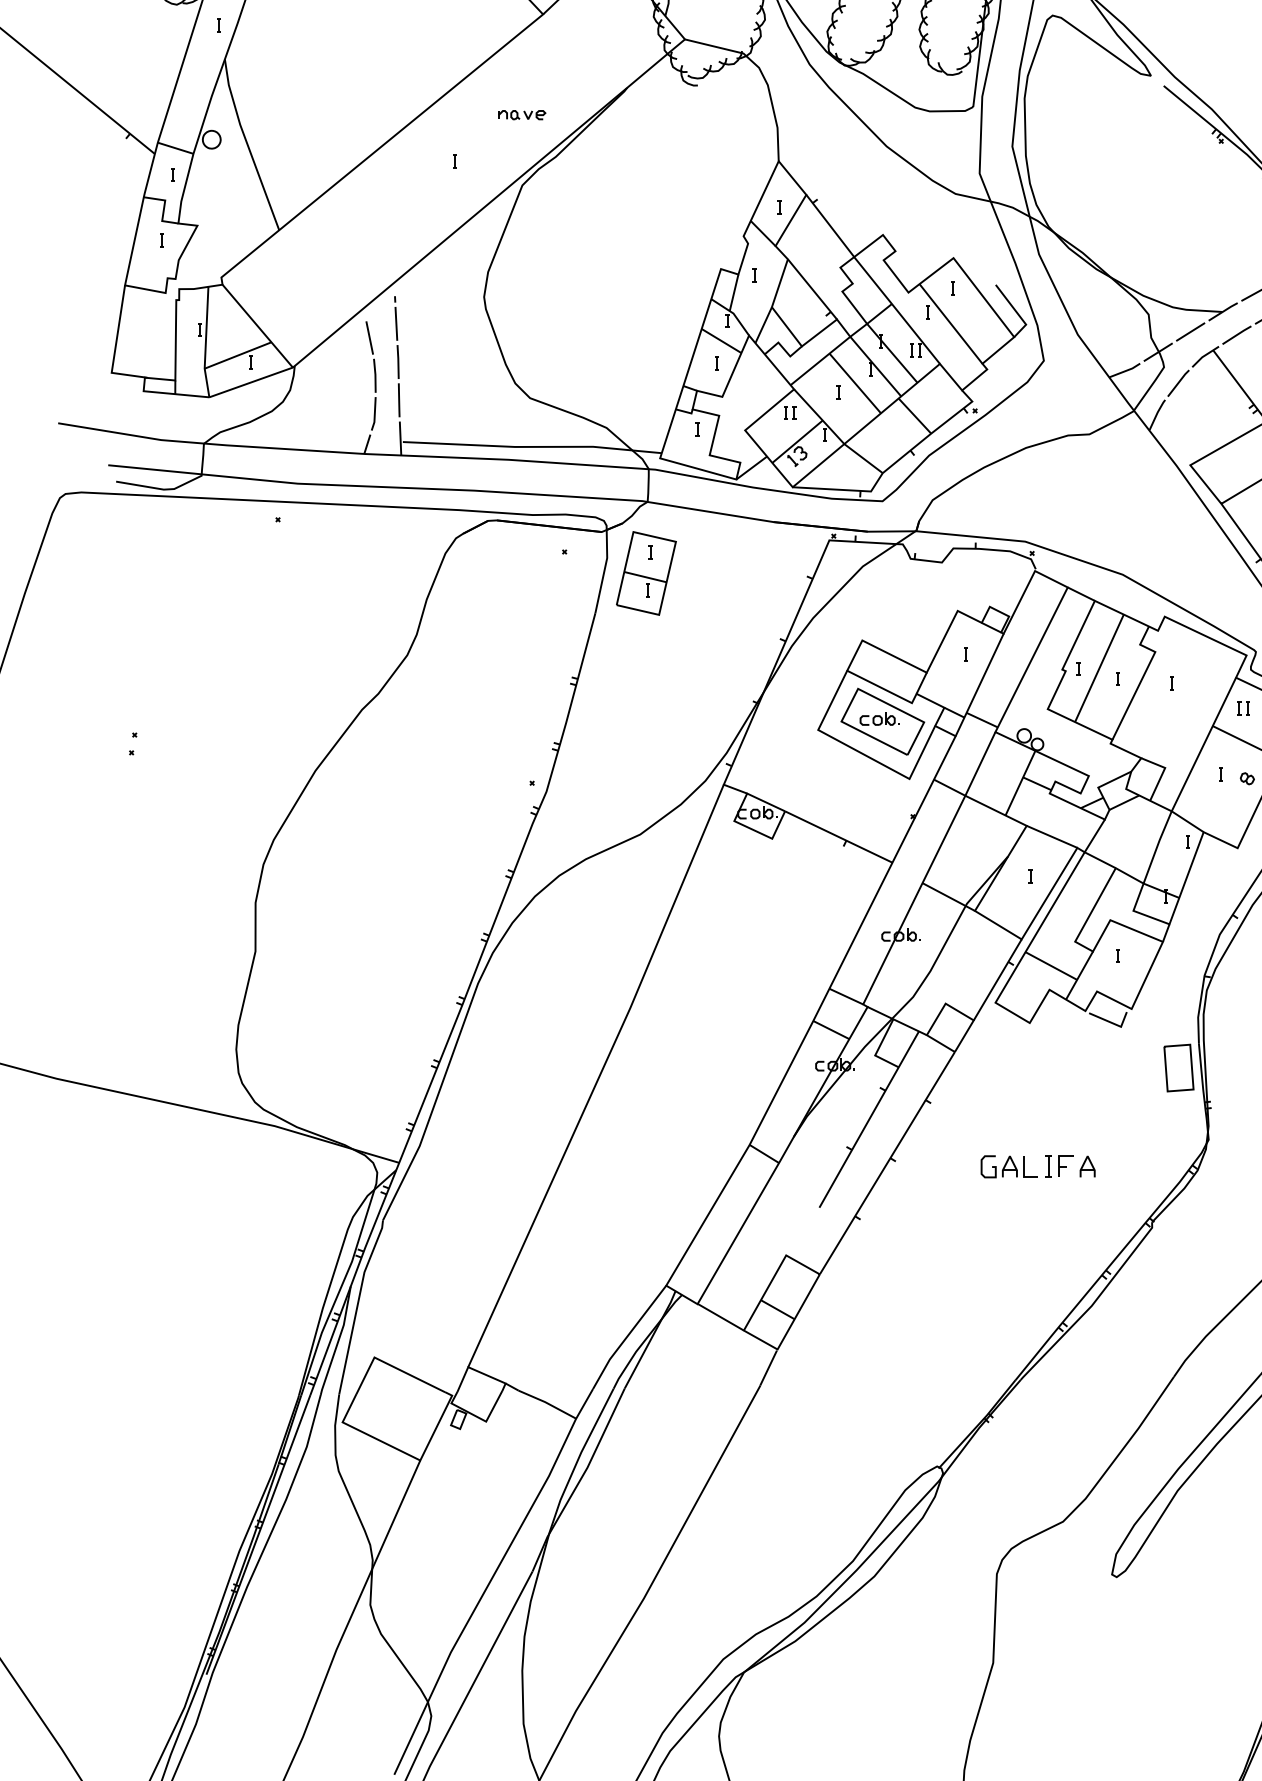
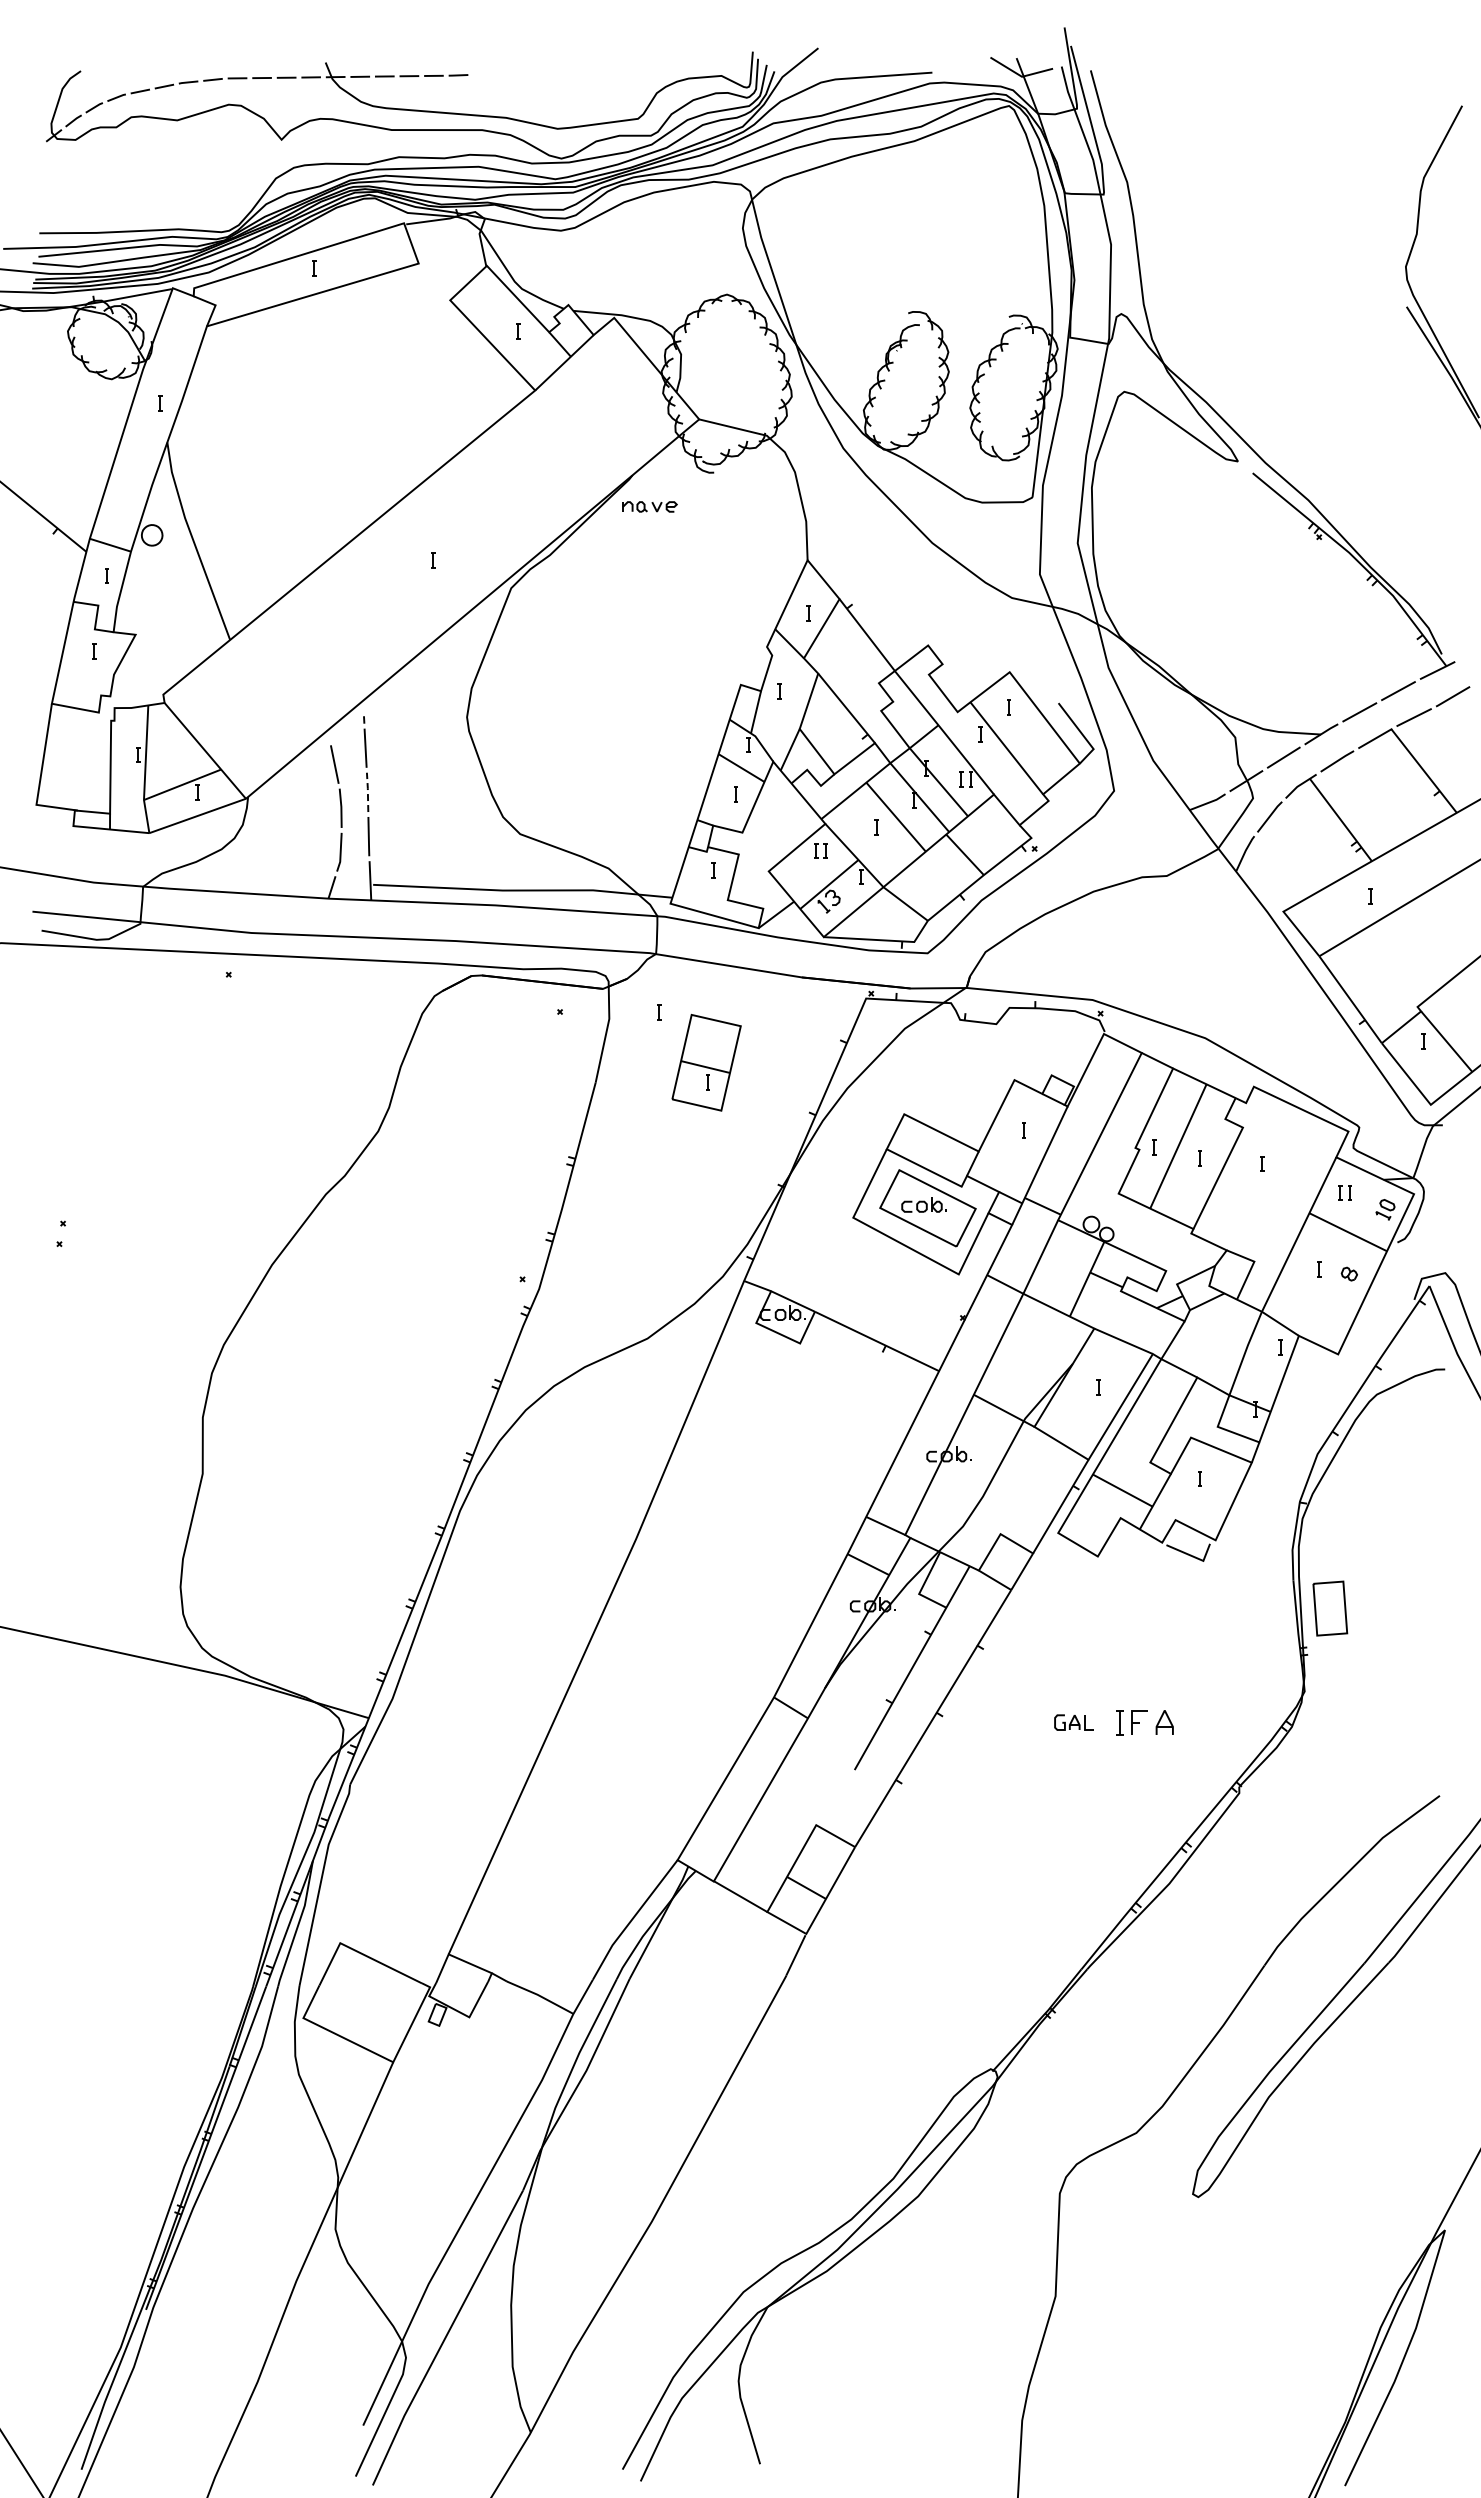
part: (521, 114) -> (649, 506), moved
line: (398, 361) -> (367, 791), solid -> dashed
part: (646, 573) -> (706, 1062), moved
part: (1179, 1067) -> (1330, 1608), moved
part: (1009, 1166) -> (1074, 1722), size x0.6

